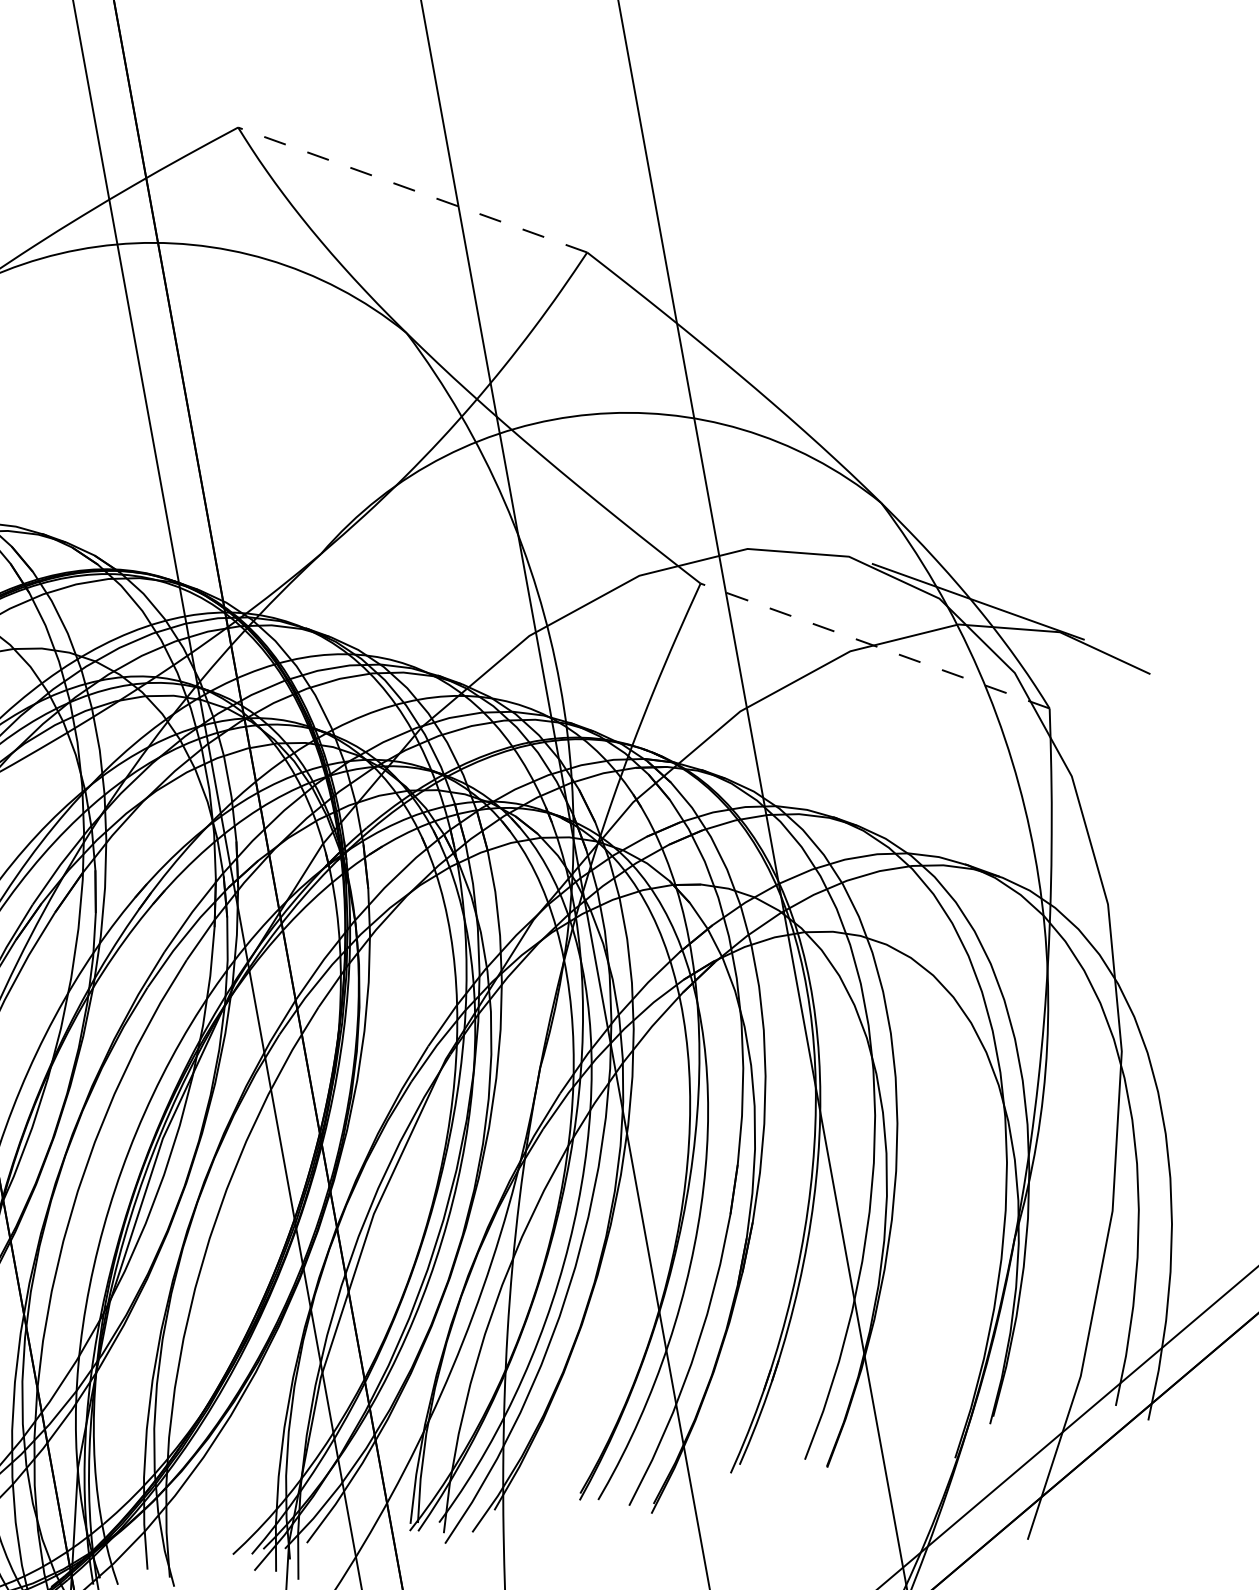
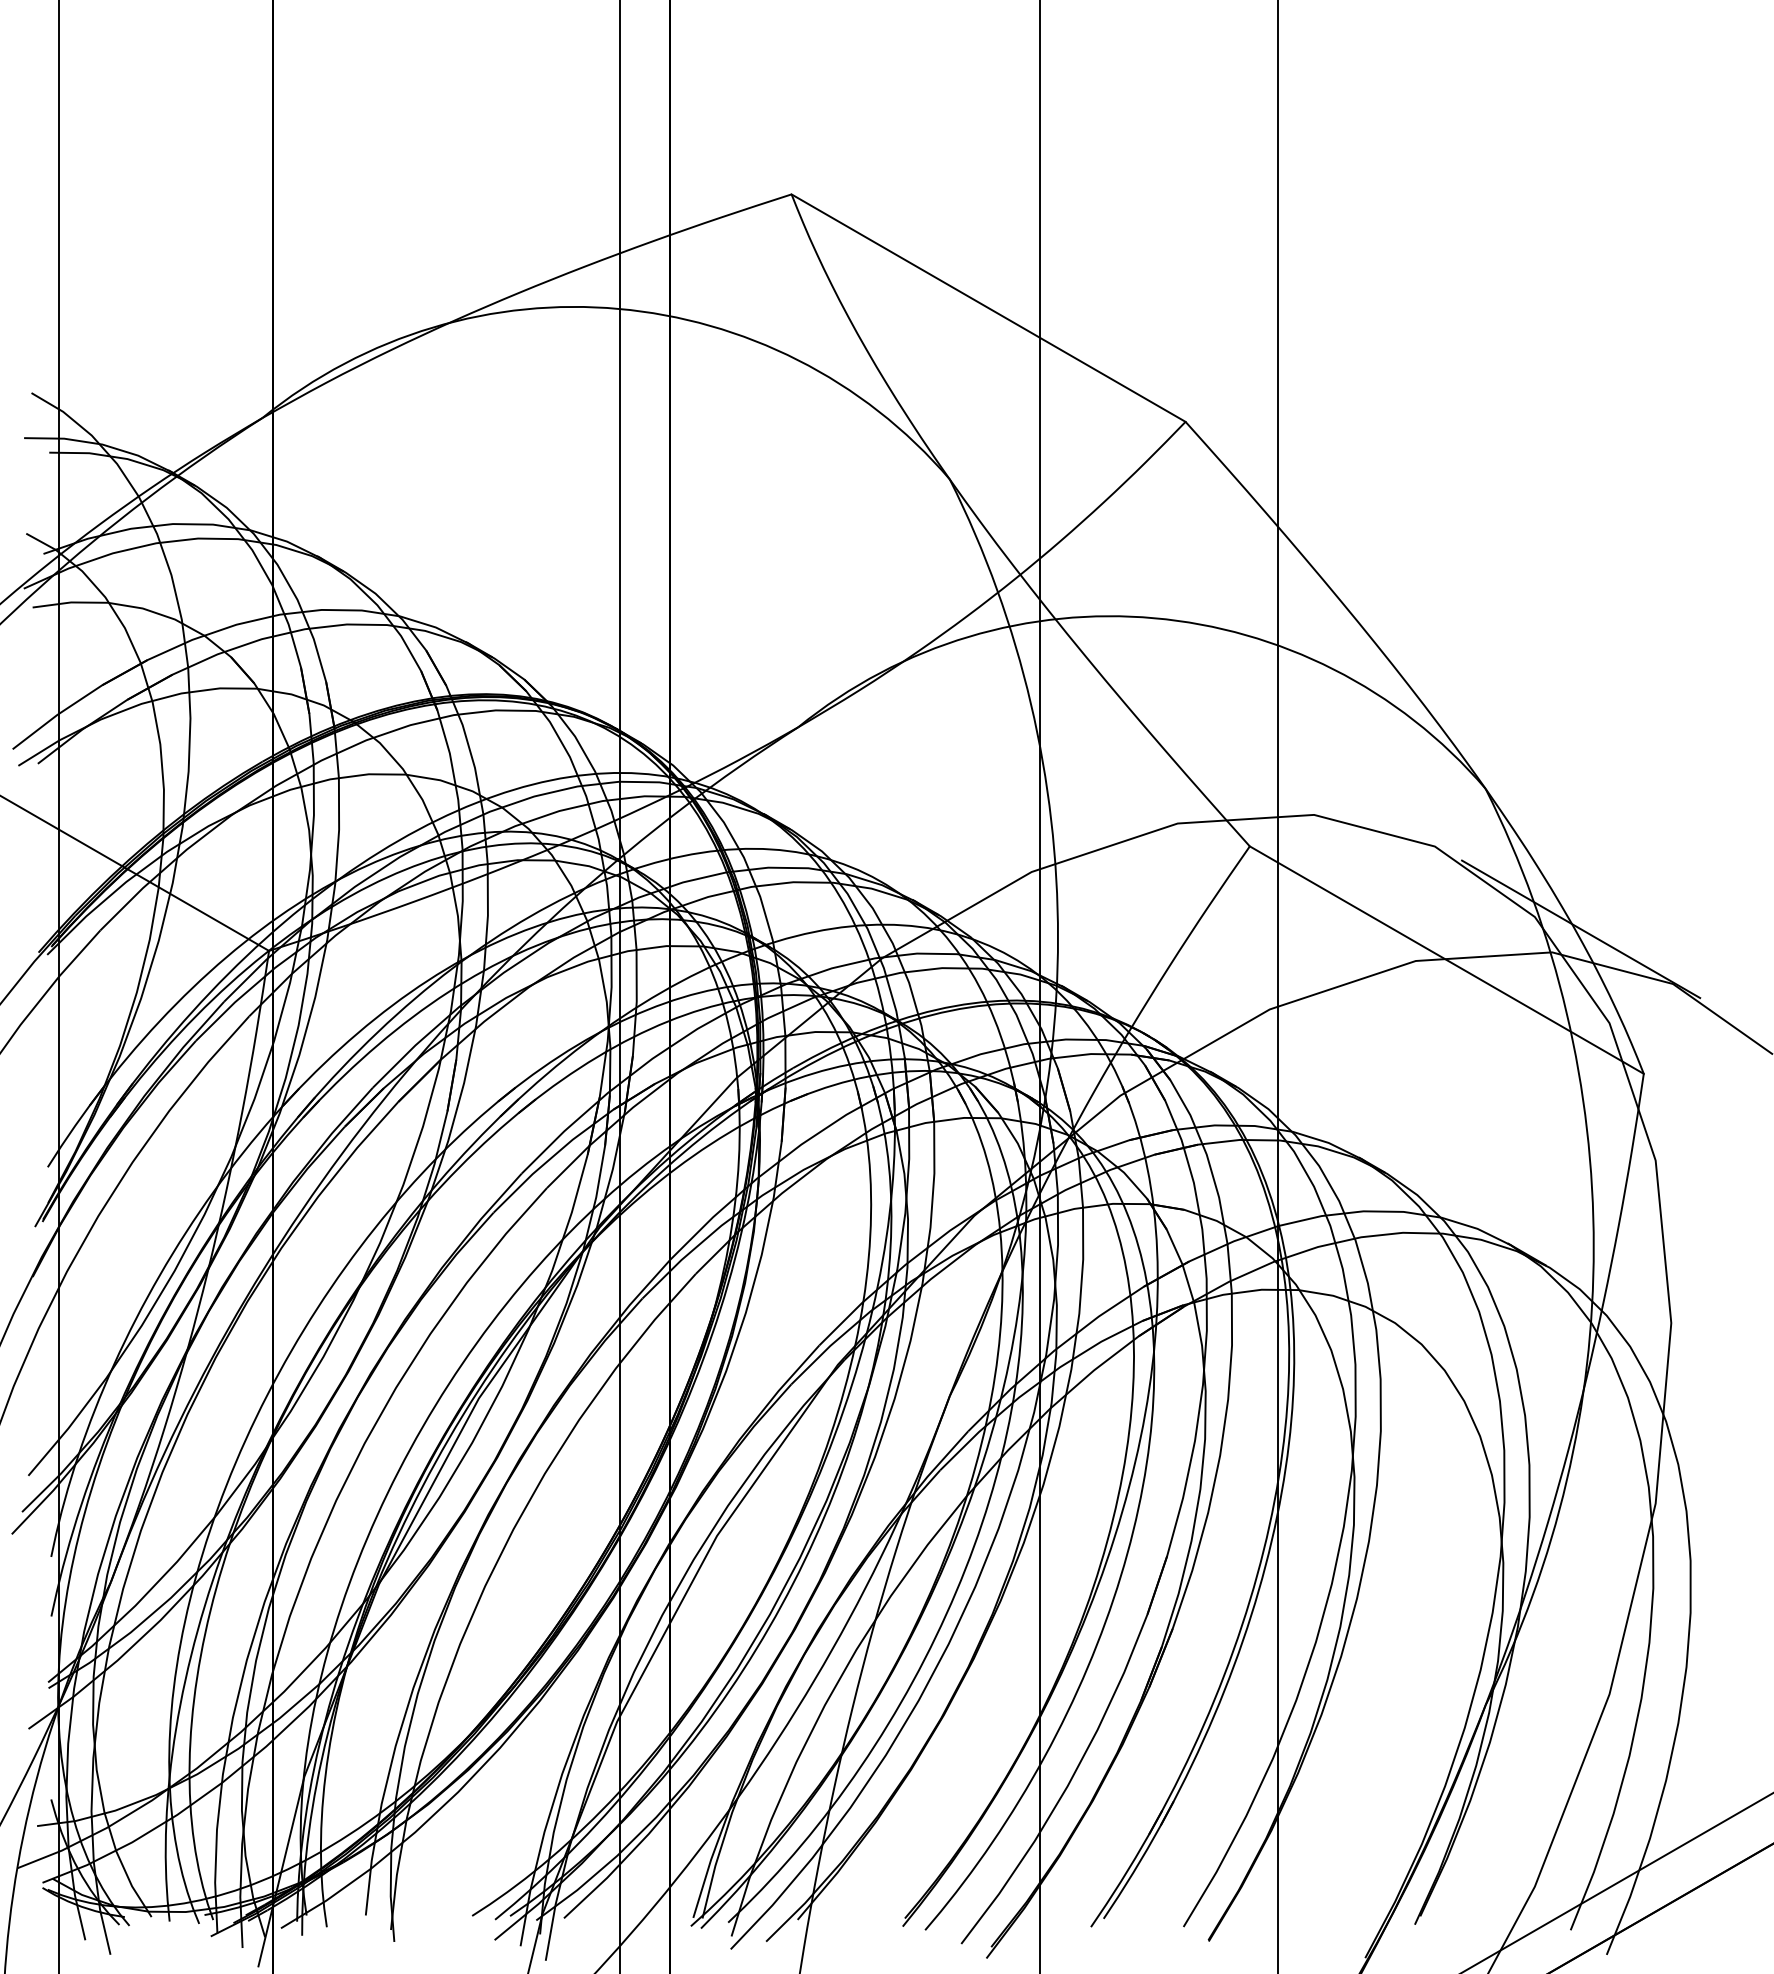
line: (412, 189) -> (988, 307), dashed -> solid
line: (874, 645) -> (1446, 959), dashed -> solid

